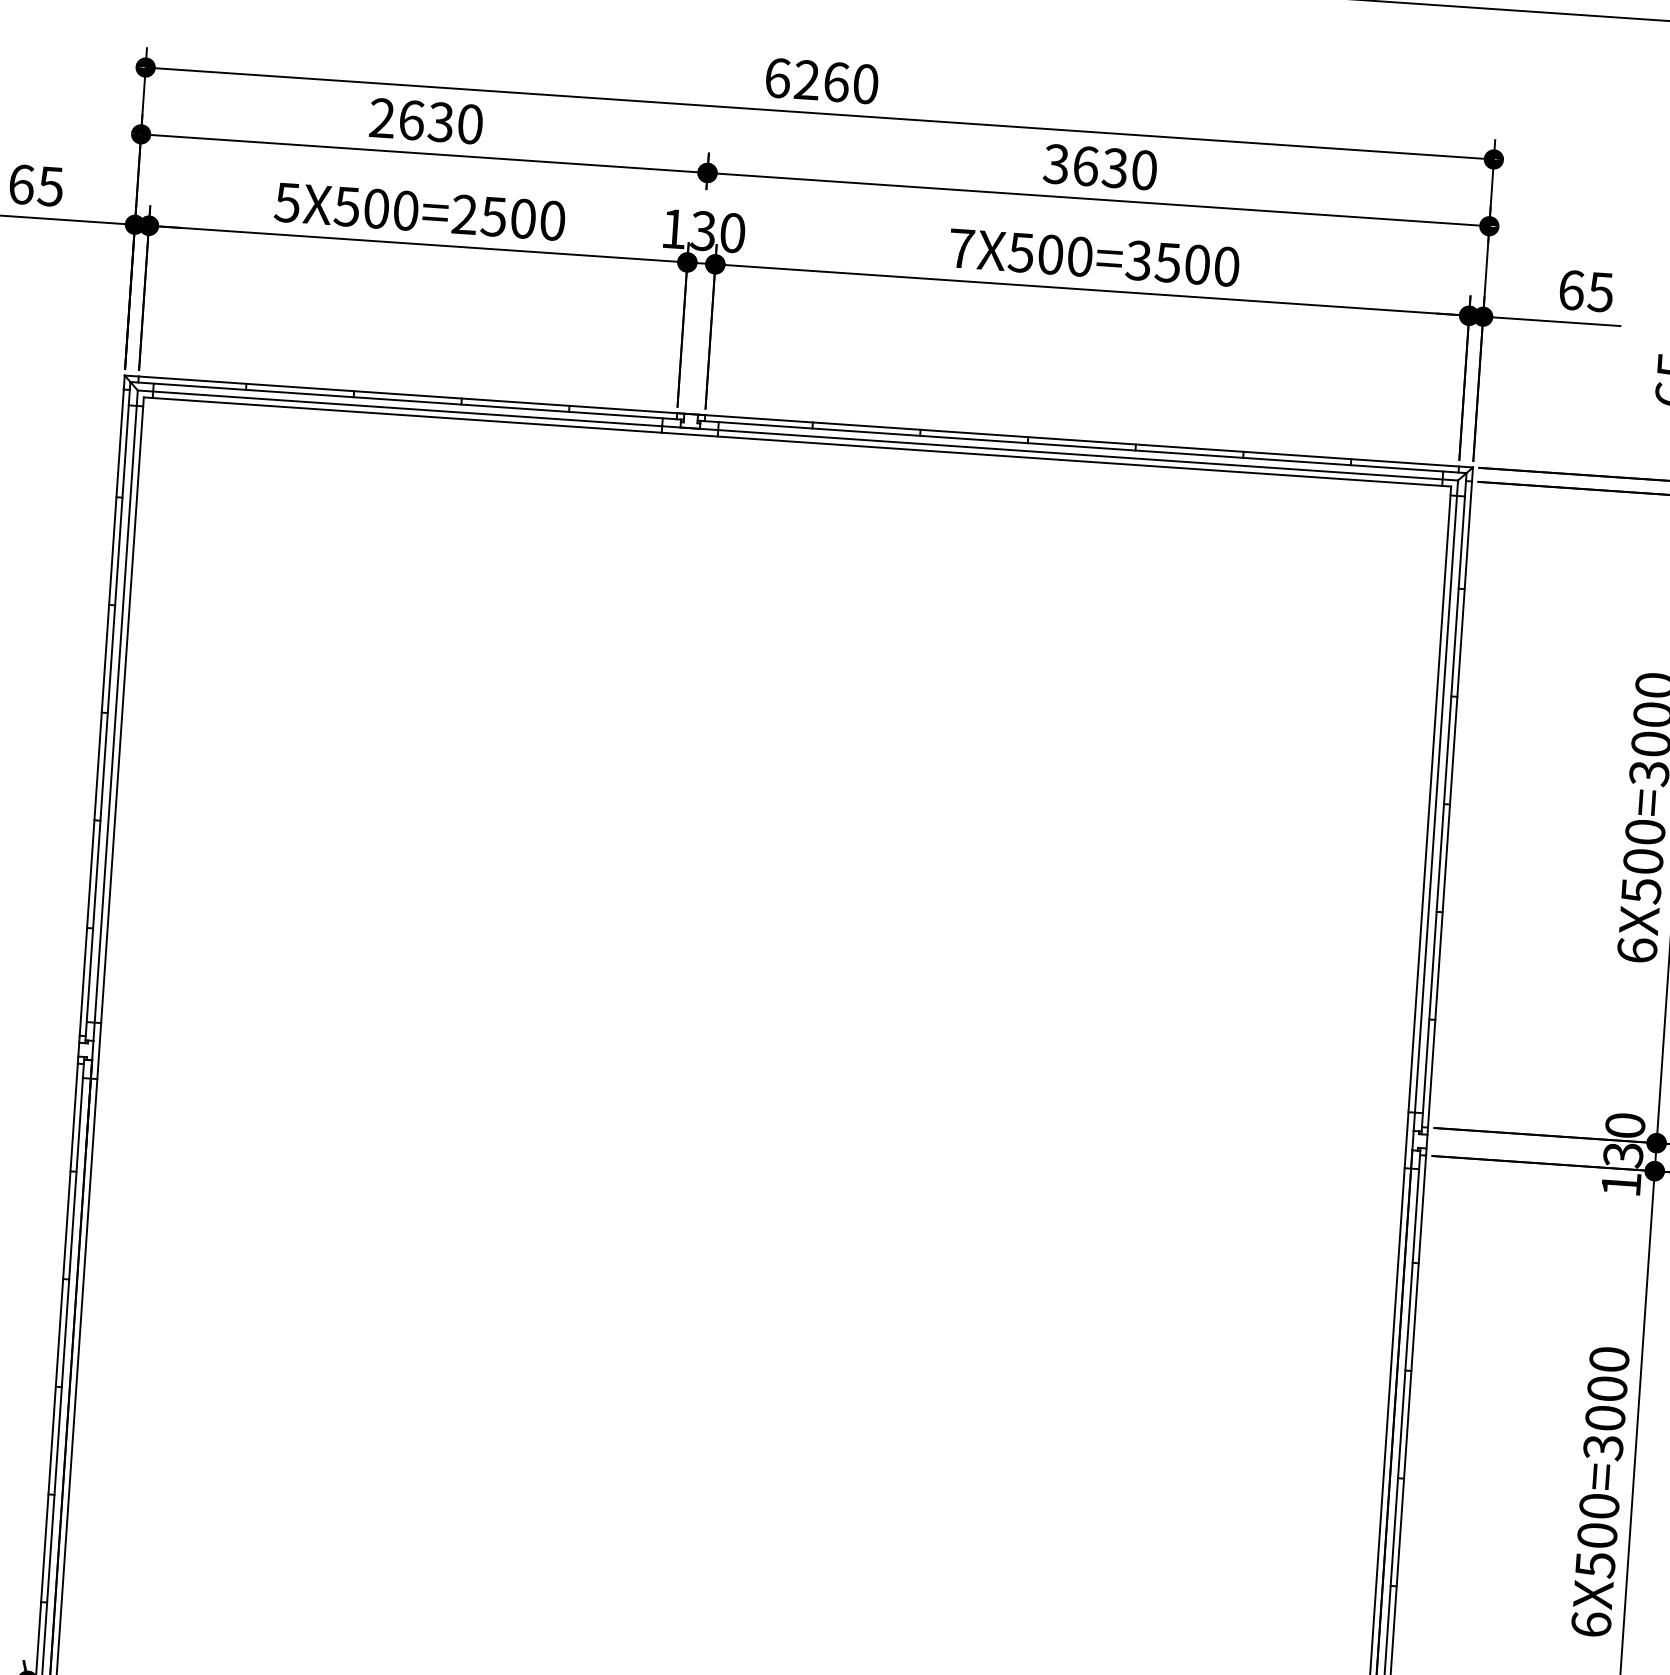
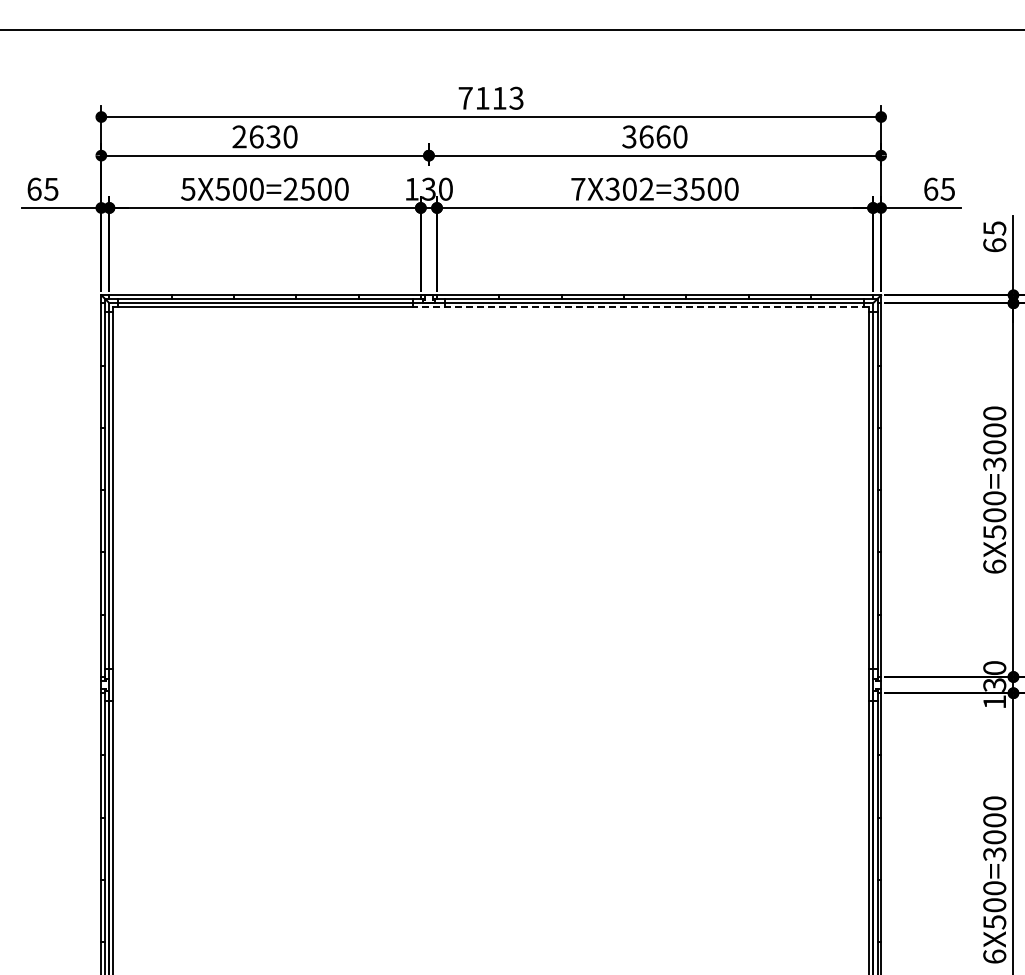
text: (820, 79) -> (490, 97), 6260 -> 7113
text: (1115, 167) -> (663, 136), 3630 -> 3660
text: (1050, 253) -> (629, 188), 7X500=3500 -> 7X302=3500
line: (1055, 460) -> (640, 307), solid -> dashed

